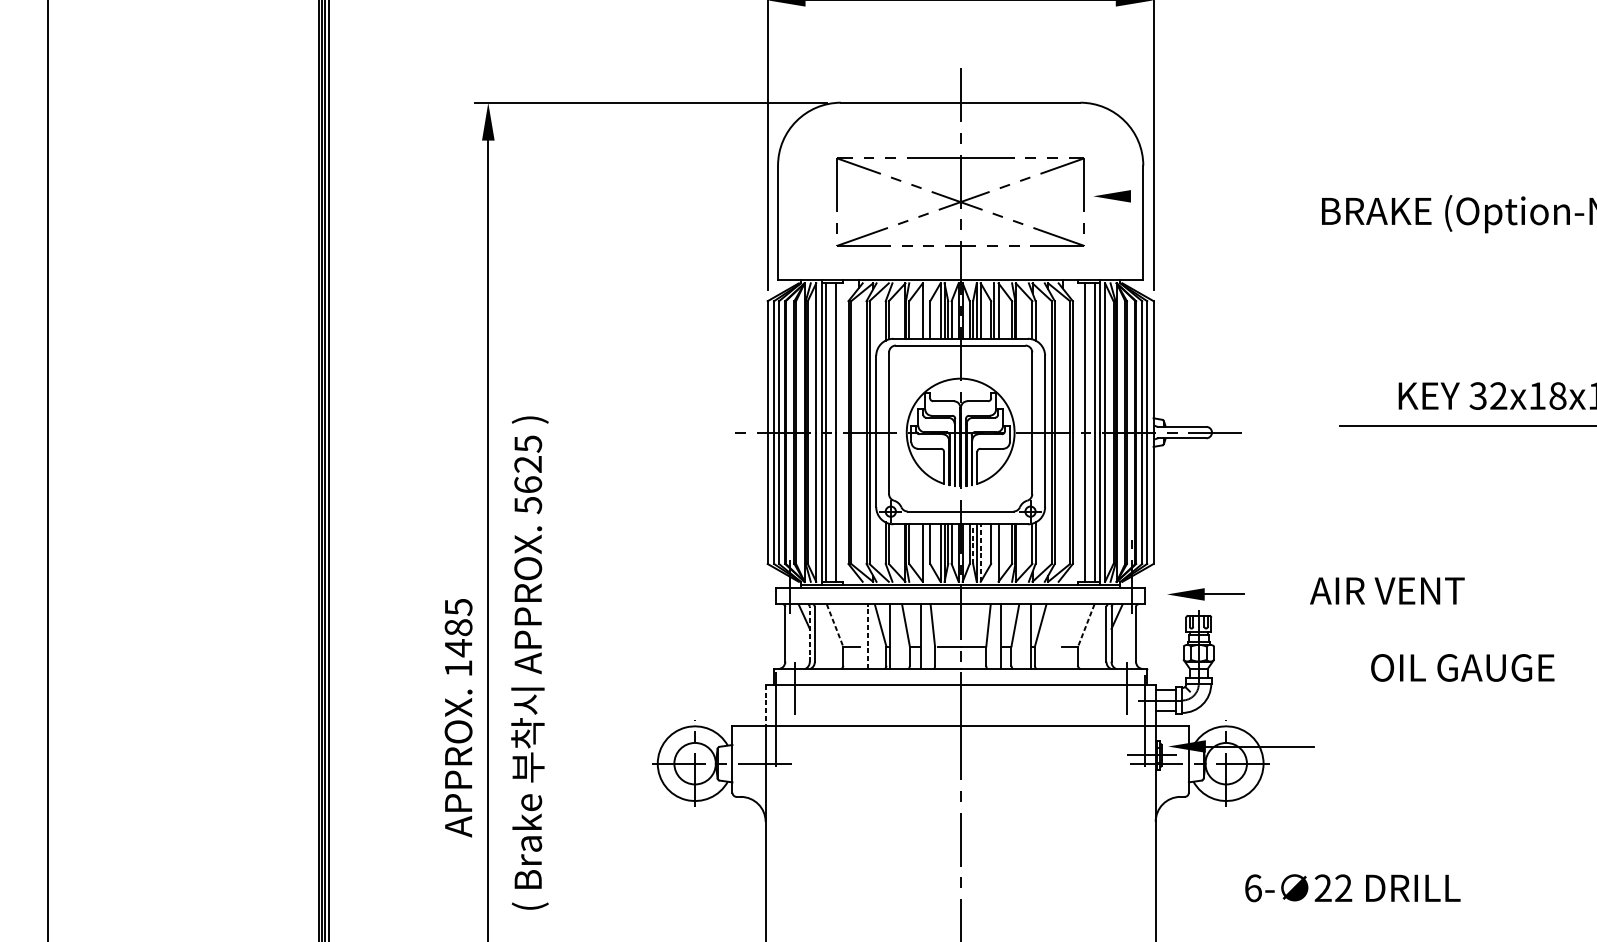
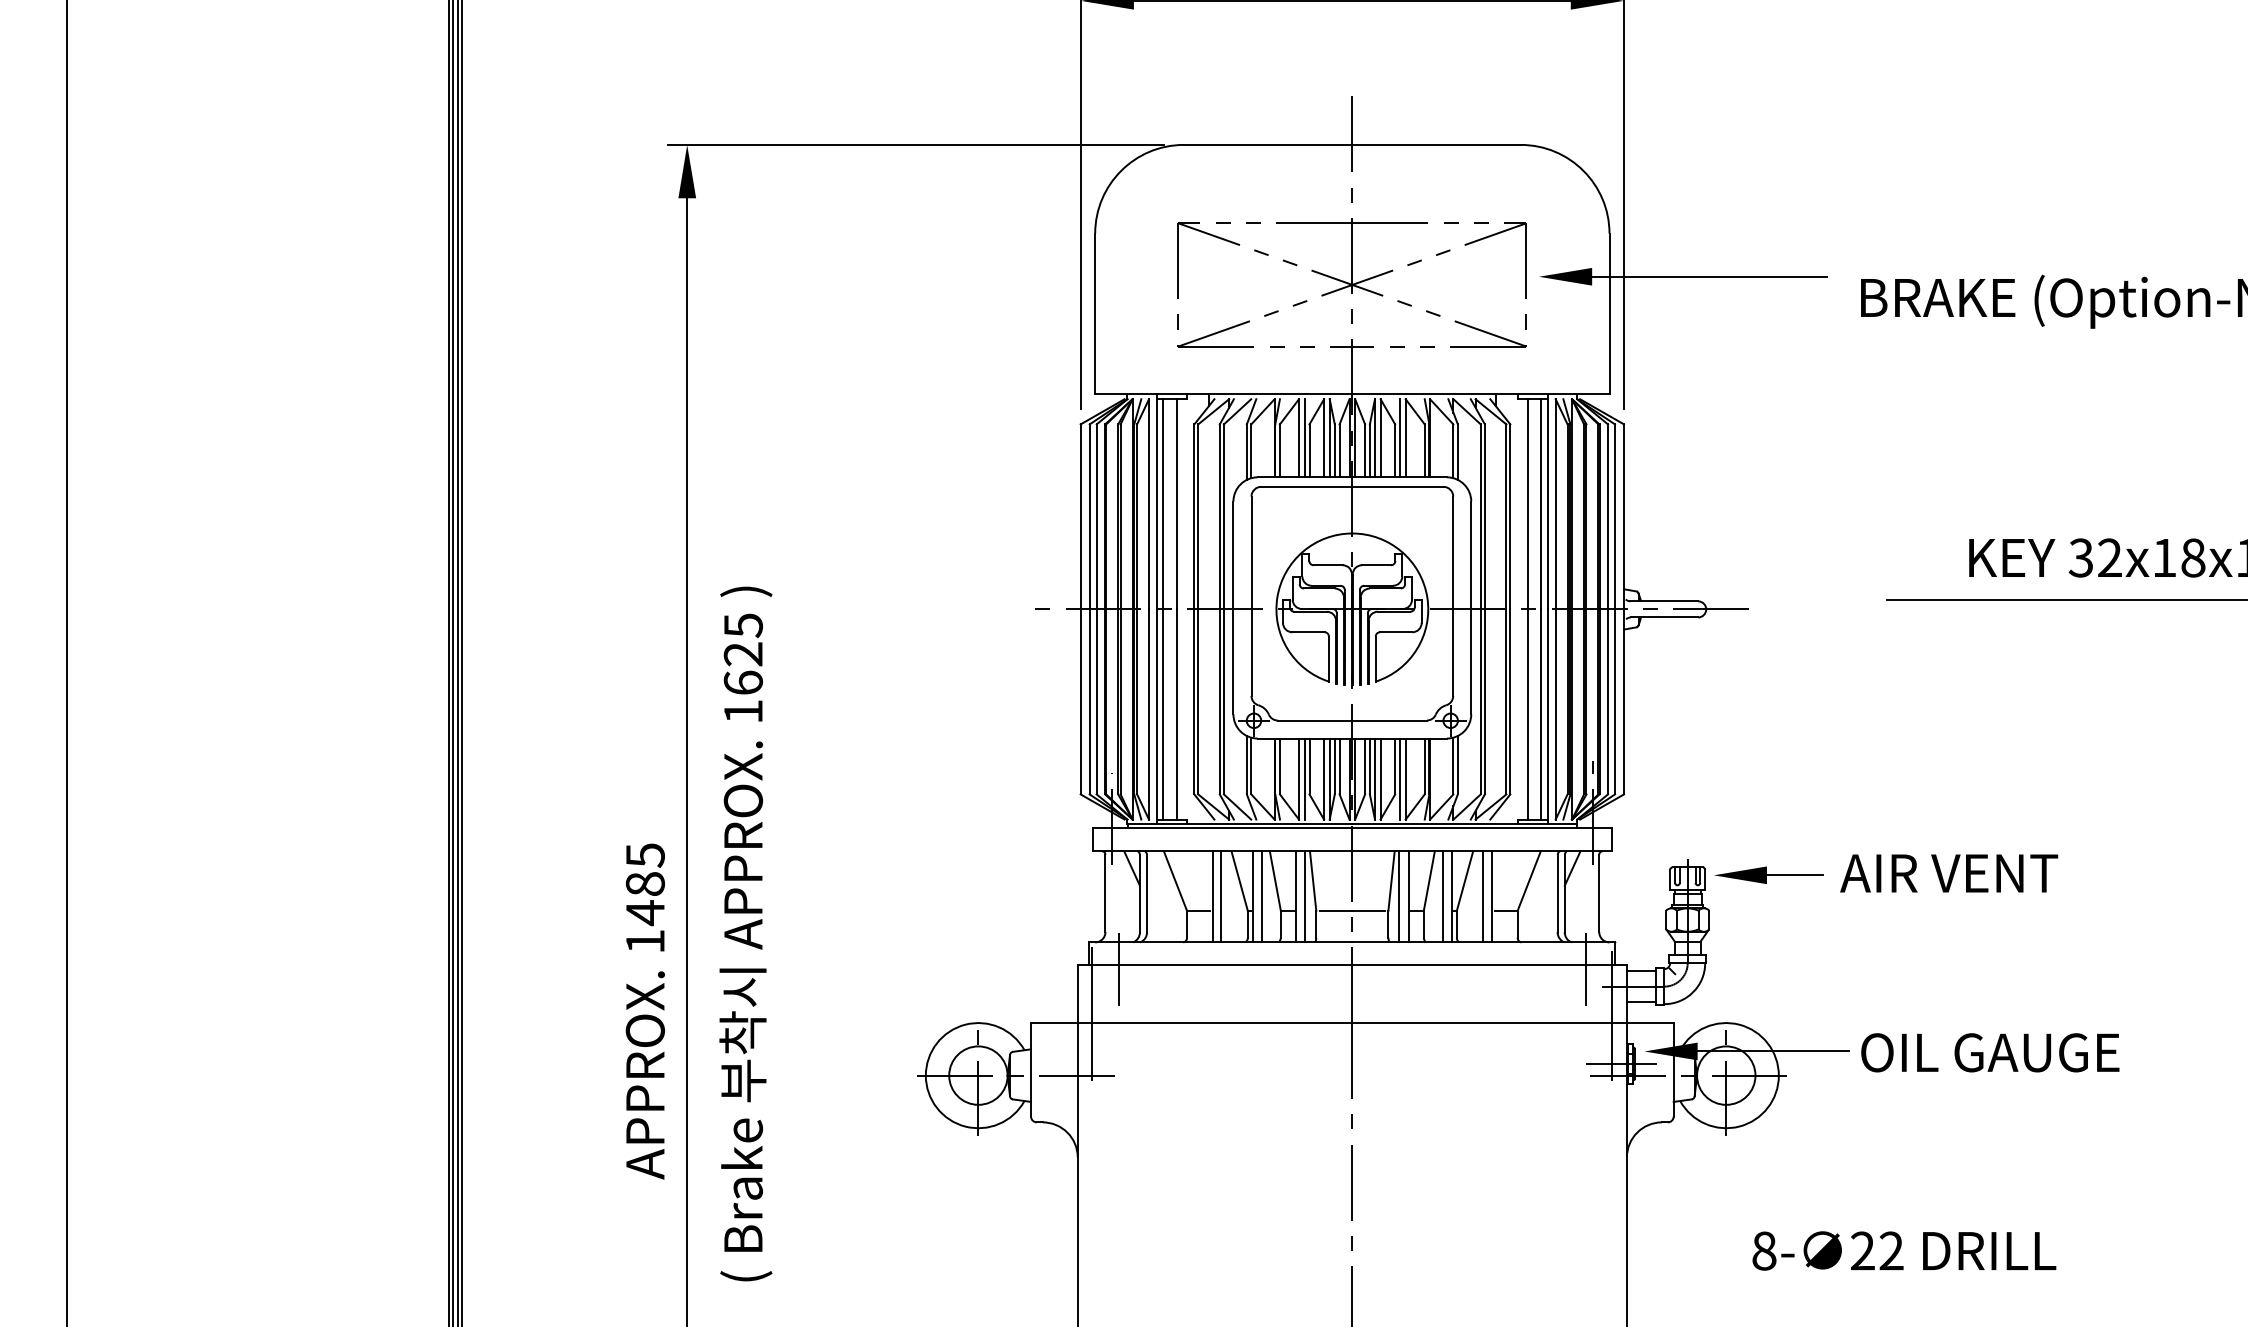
line: (1214, 196) -> (1709, 276), added
line: (926, 311) -> (1304, 438), added
text: (528, 505) -> (743, 712), 5625 -> 1625
line: (972, 544) -> (1369, 766), dashed -> solid
line: (926, 552) -> (1304, 778), added
line: (994, 552) -> (1399, 778), added
line: (980, 553) -> (1380, 779), dashed -> solid
text: (1387, 591) -> (1949, 873), moved
part: (1205, 593) -> (1768, 874), moved
line: (835, 625) -> (1175, 880), dashed -> solid
line: (1086, 625) -> (1529, 880), dashed -> solid
line: (809, 634) -> (1139, 893), dashed -> solid
line: (861, 636) -> (1212, 896), added
line: (867, 636) -> (1221, 896), dashed -> solid
line: (896, 636) -> (1261, 896), added
line: (927, 636) -> (1305, 896), added
line: (994, 636) -> (1399, 896), added
line: (1024, 636) -> (1442, 896), added
line: (1053, 636) -> (1483, 896), added
line: (1059, 636) -> (1491, 896), added
text: (1462, 667) -> (1990, 1052), moved
line: (765, 706) -> (1077, 994), dashed -> solid
text: (1253, 887) -> (1764, 1250), 6- -> 8-

